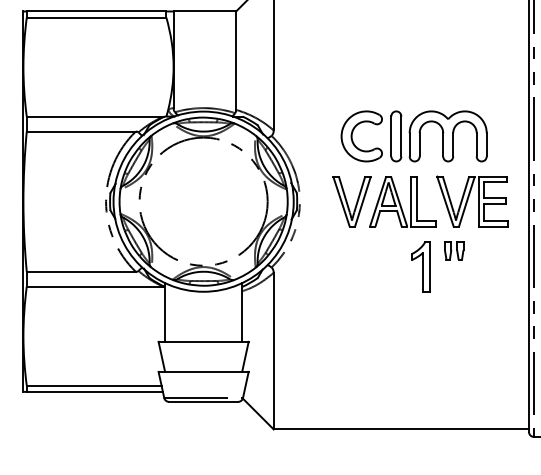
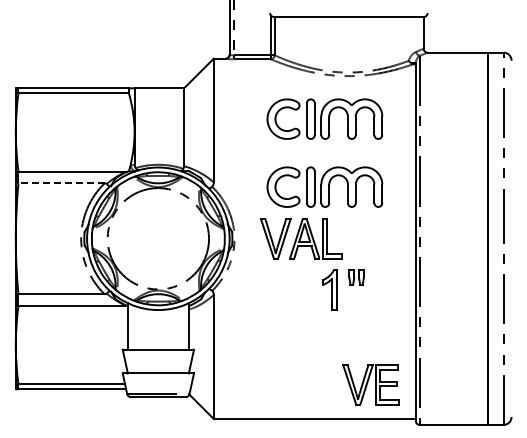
part: (413, 49) -> (324, 118), added
line: (81, 131) -> (61, 183), solid -> dashed
part: (471, 201) -> (370, 384), moved

